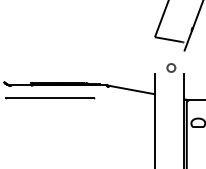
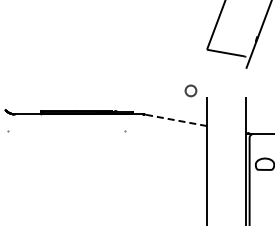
circle: (171, 67) -> (190, 90), moved
line: (131, 90) -> (175, 120), solid -> dashed
line: (49, 98) -> (65, 131), removed

